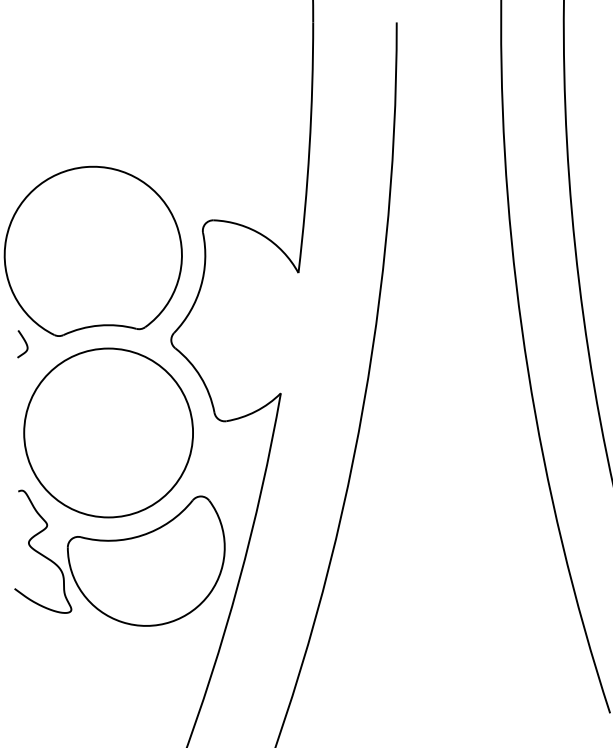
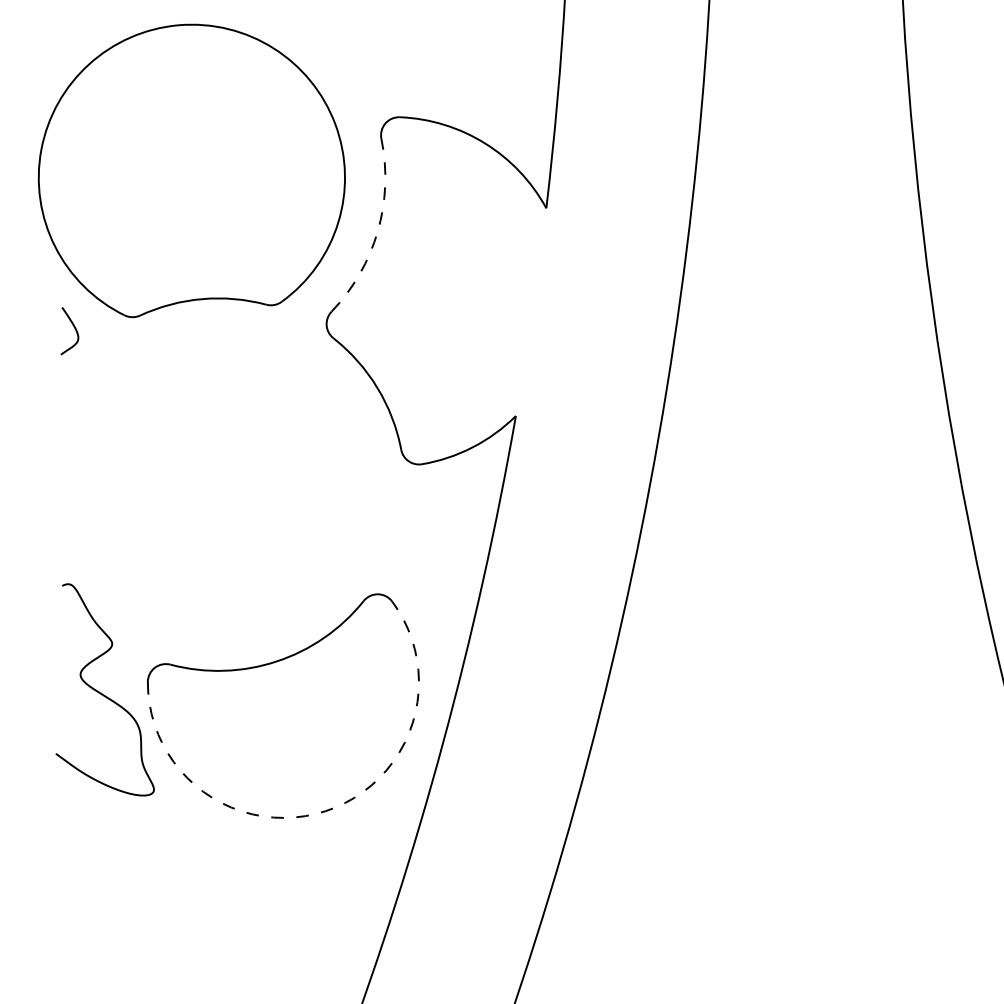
arc: (200, 286) -> (377, 231), solid -> dashed
circle: (108, 432) -> (218, 483), removed
arc: (170, 621) -> (325, 810), solid -> dashed

